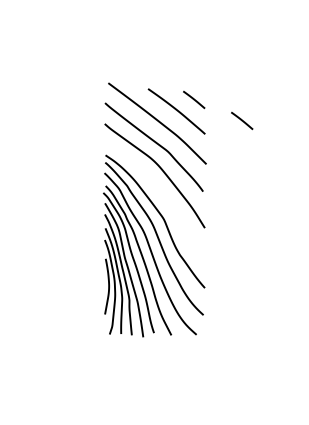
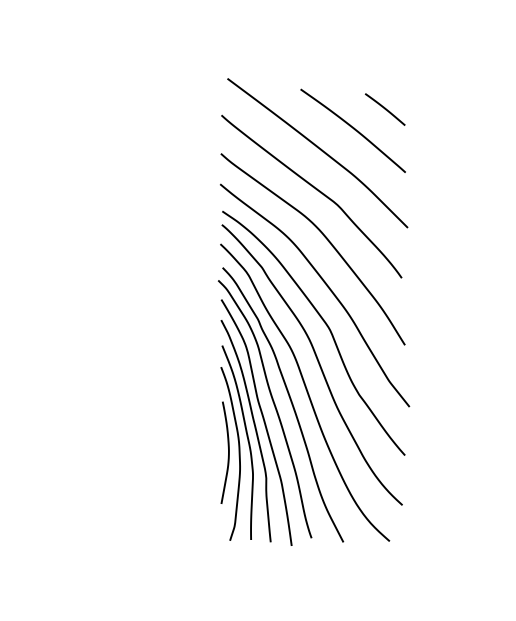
line: (242, 120) -> (474, 147), removed
curve: (162, 197) -> (327, 288), added

